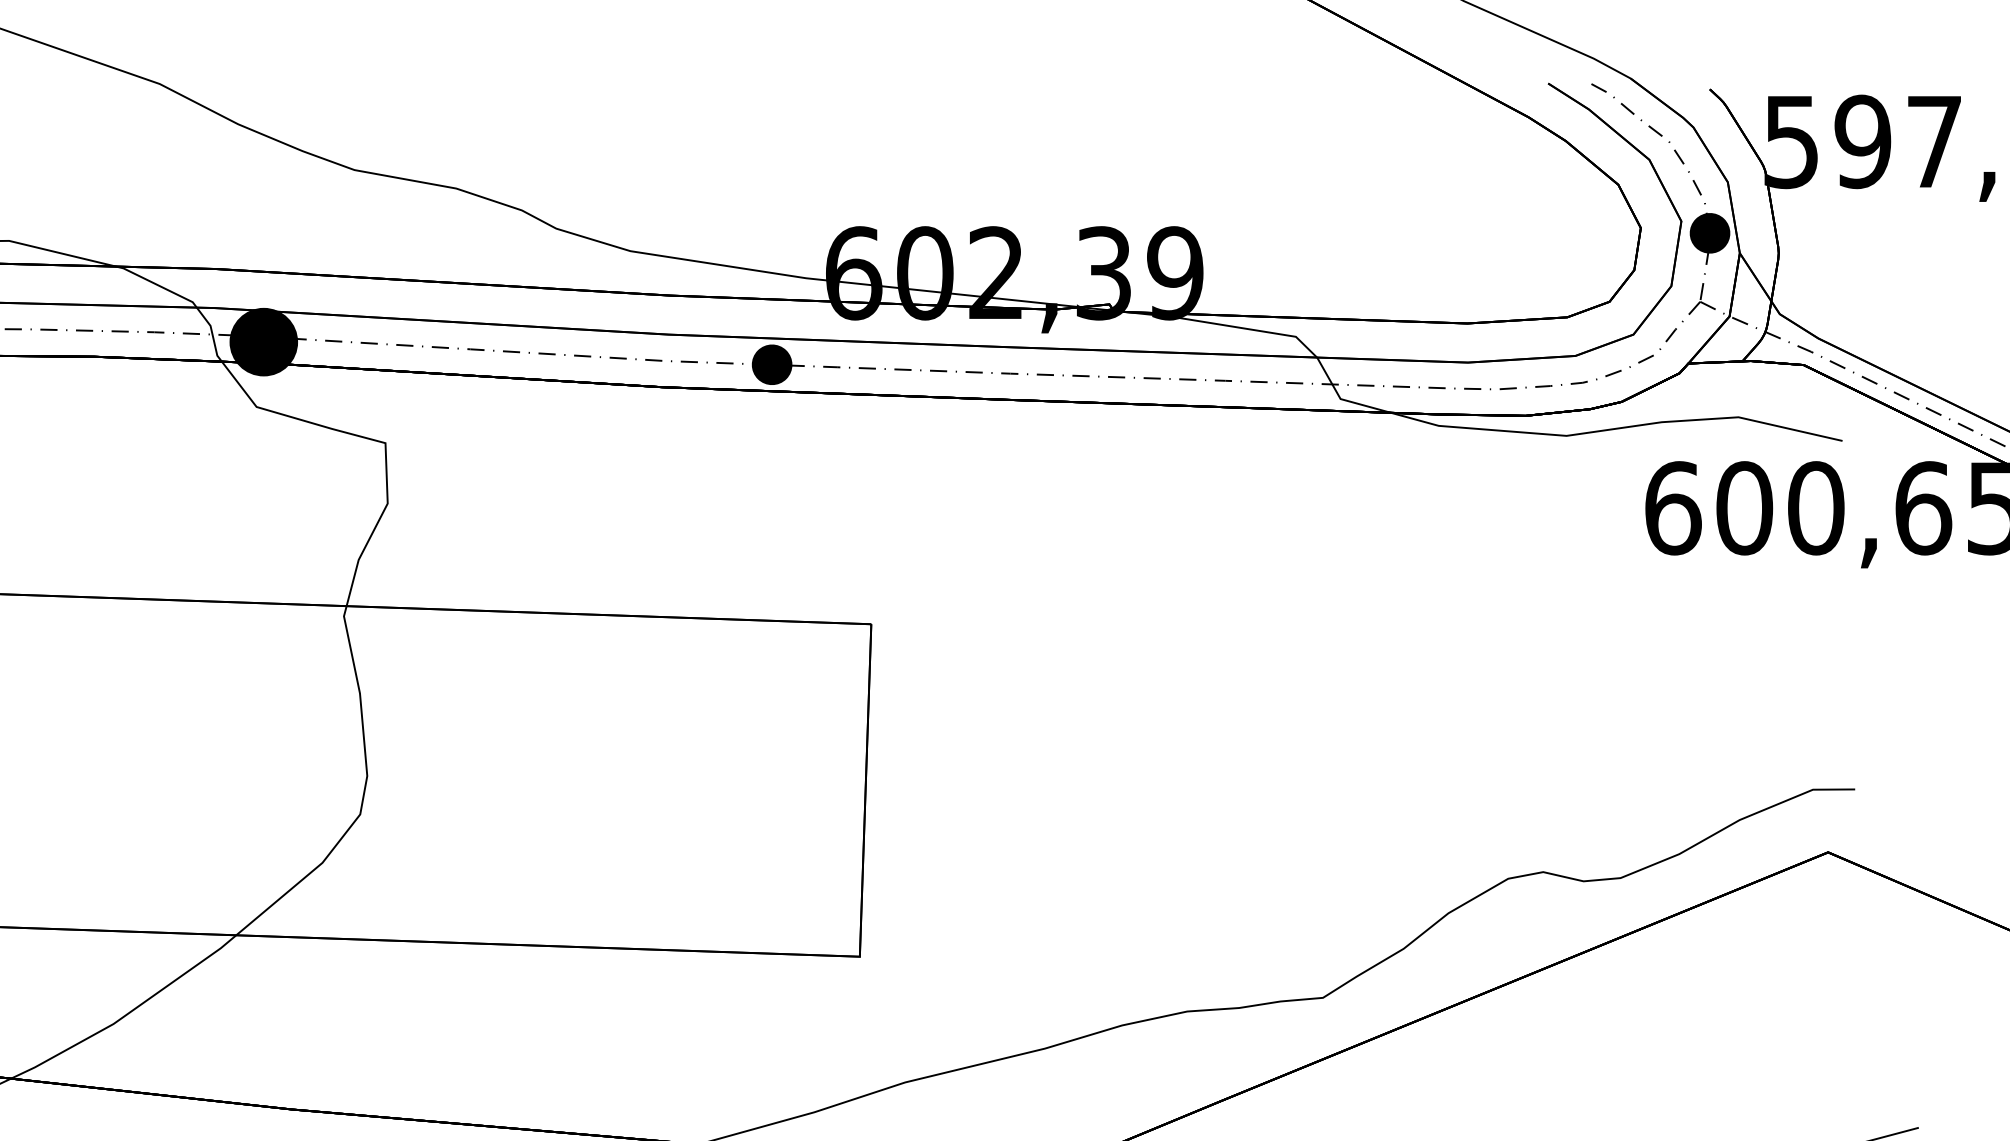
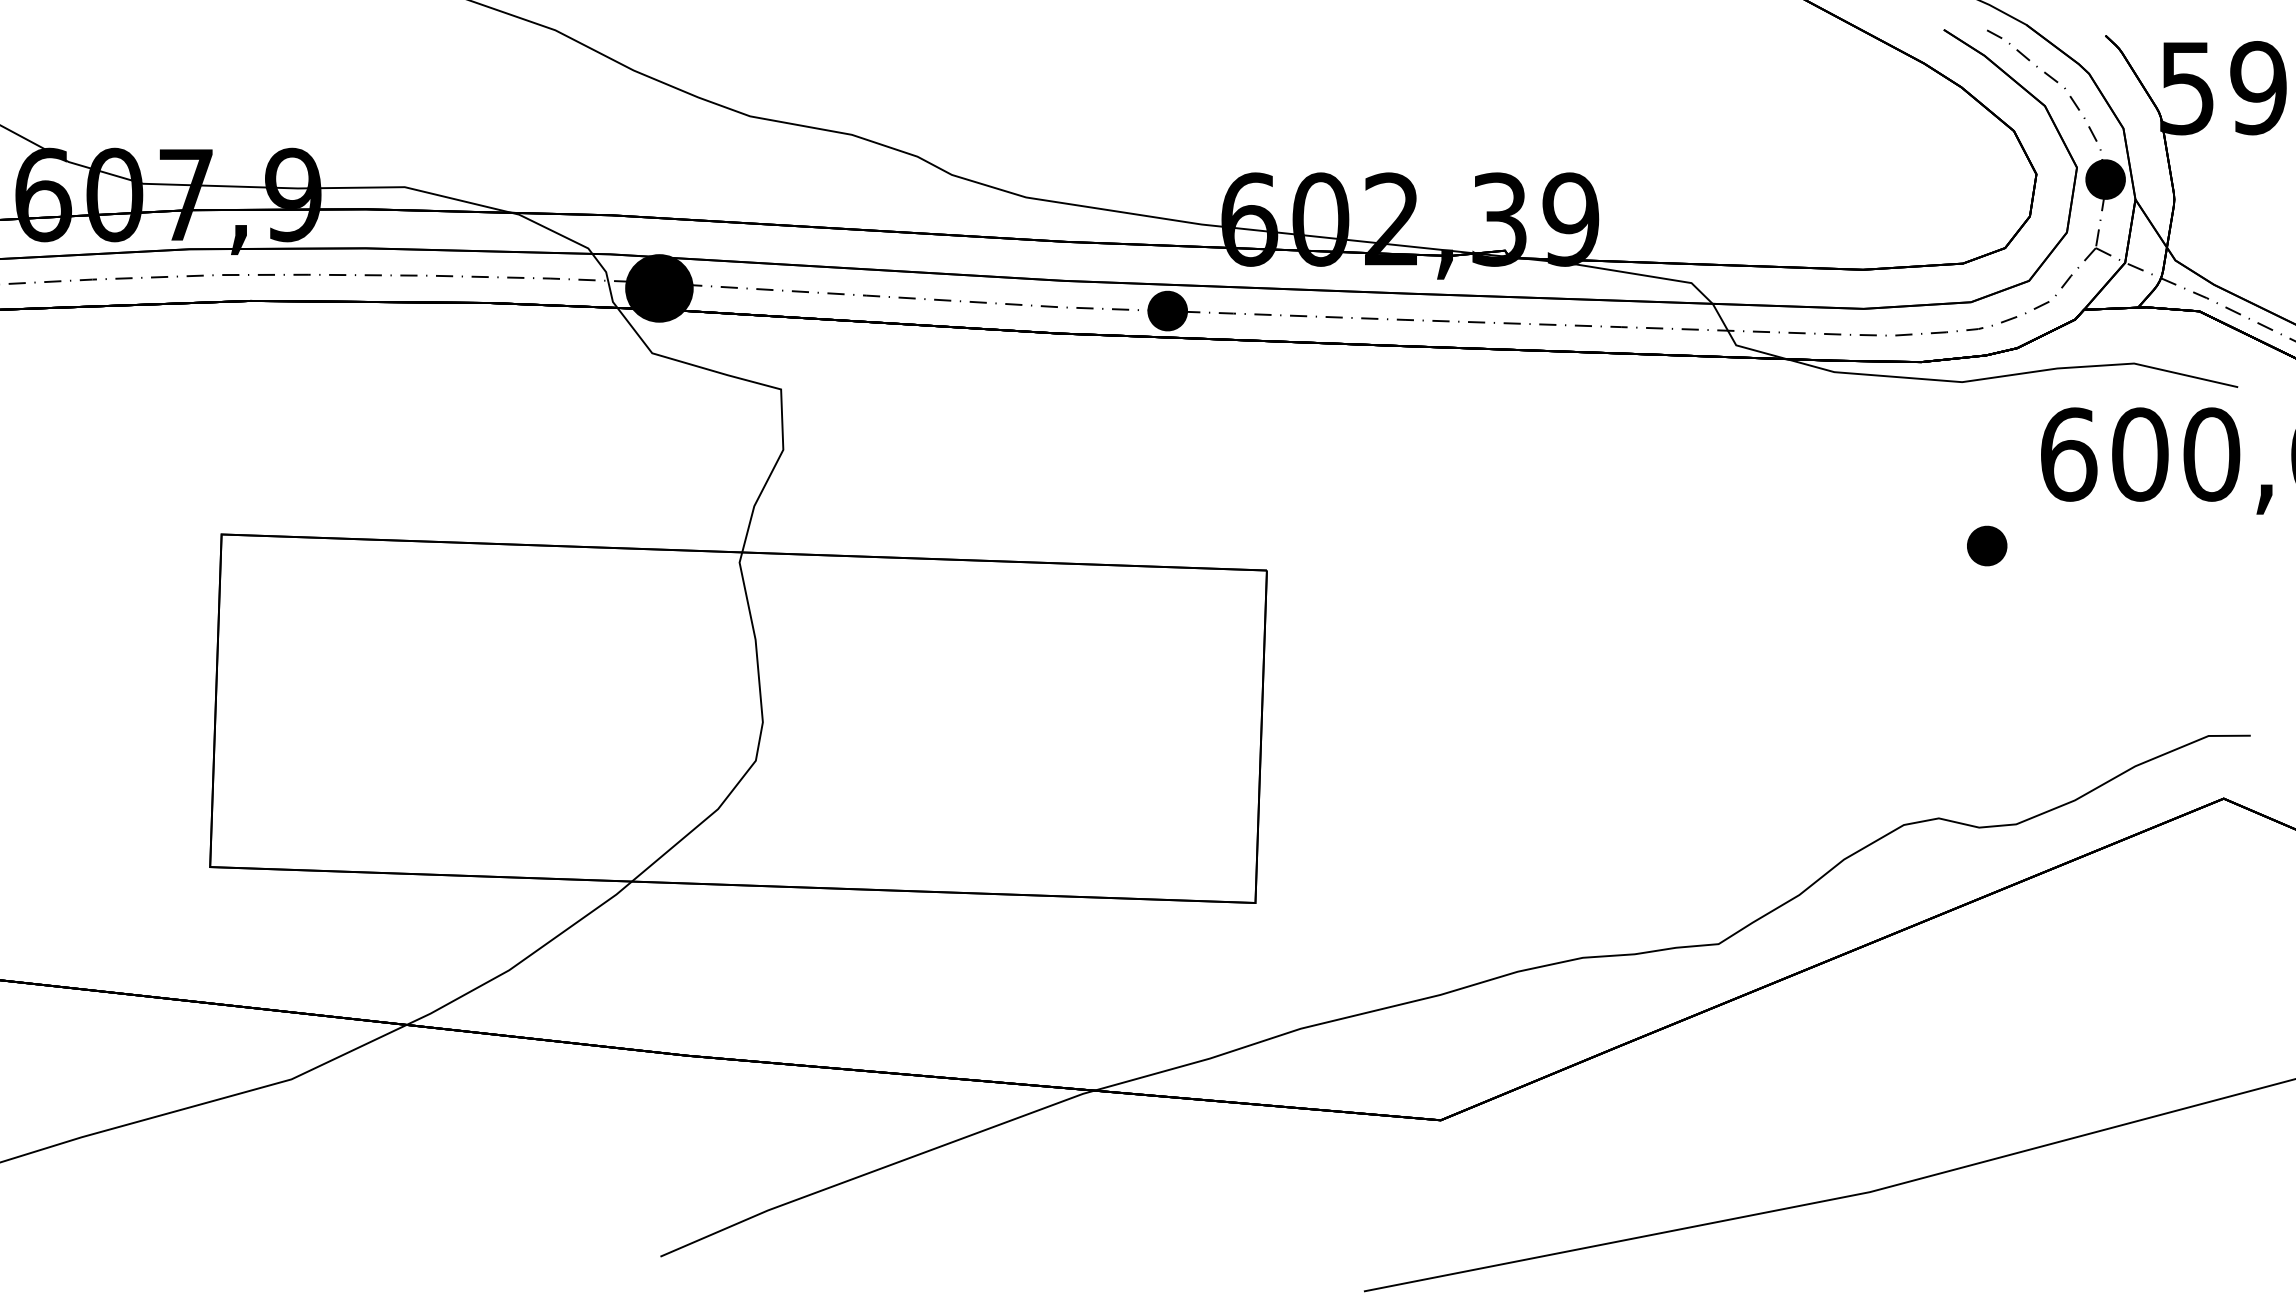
part: (1591, 599) -> (1987, 545), added

